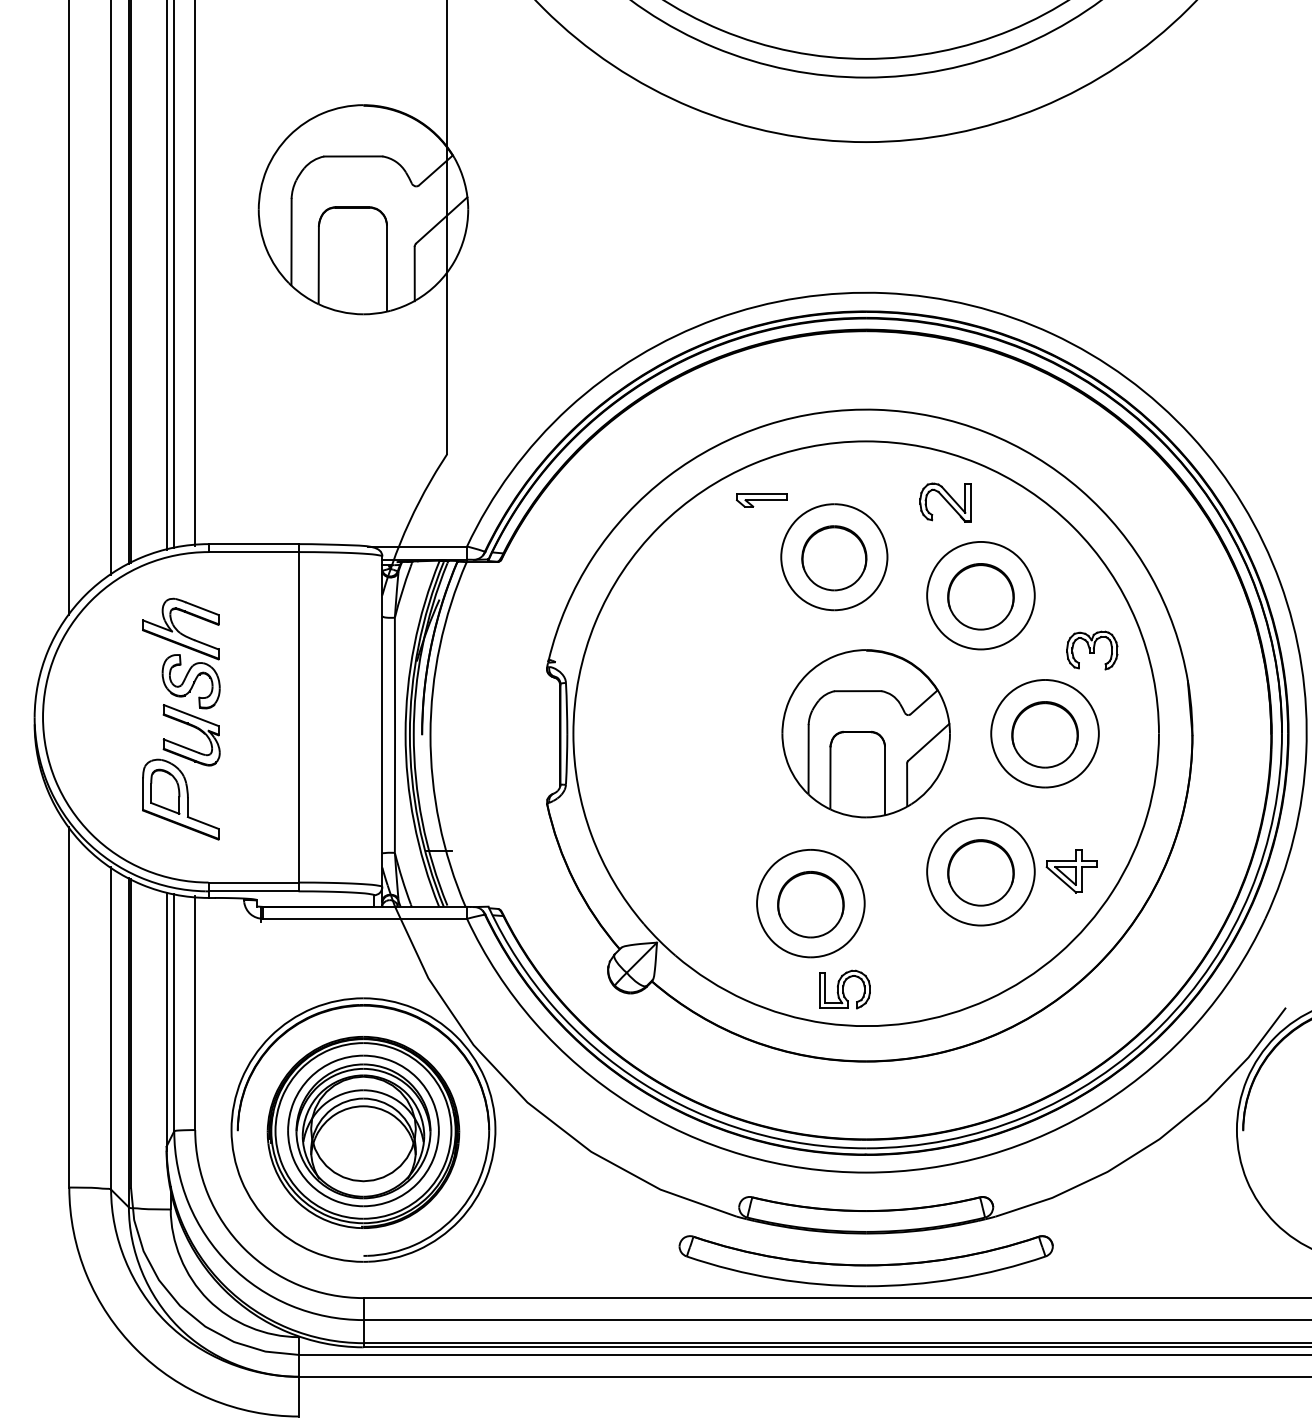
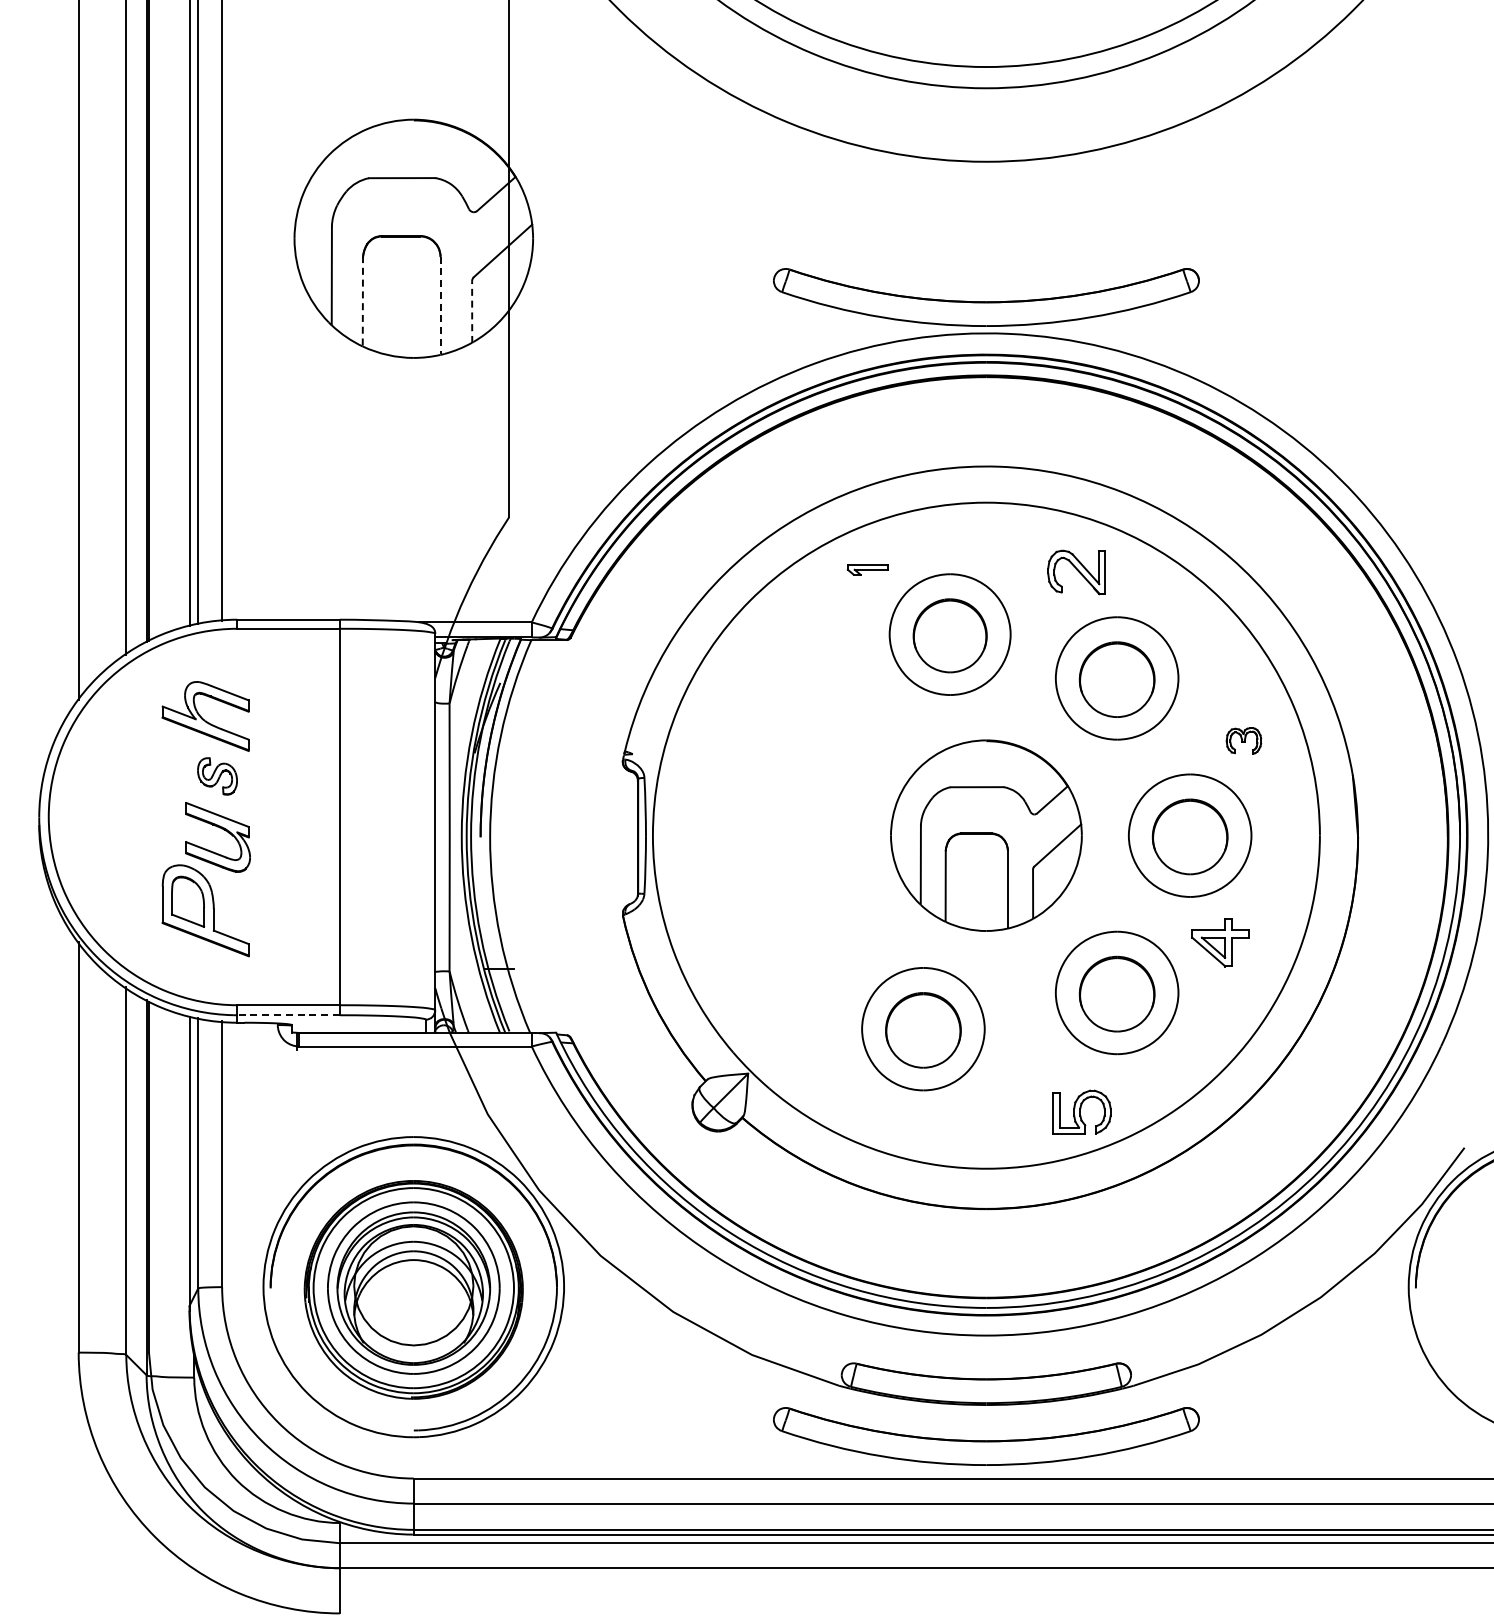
part: (866, 261) -> (986, 297), added
line: (318, 264) -> (362, 301), solid -> dashed
line: (386, 268) -> (440, 305), solid -> dashed
line: (415, 274) -> (472, 312), solid -> dashed
part: (761, 500) -> (867, 569), size x0.7
part: (1091, 650) -> (1243, 740), size x0.6
part: (191, 681) -> (217, 776), size x0.6
part: (1071, 871) -> (1220, 942), moved
line: (253, 891) -> (288, 1015), solid -> dashed
part: (844, 989) -> (1081, 1111), moved

